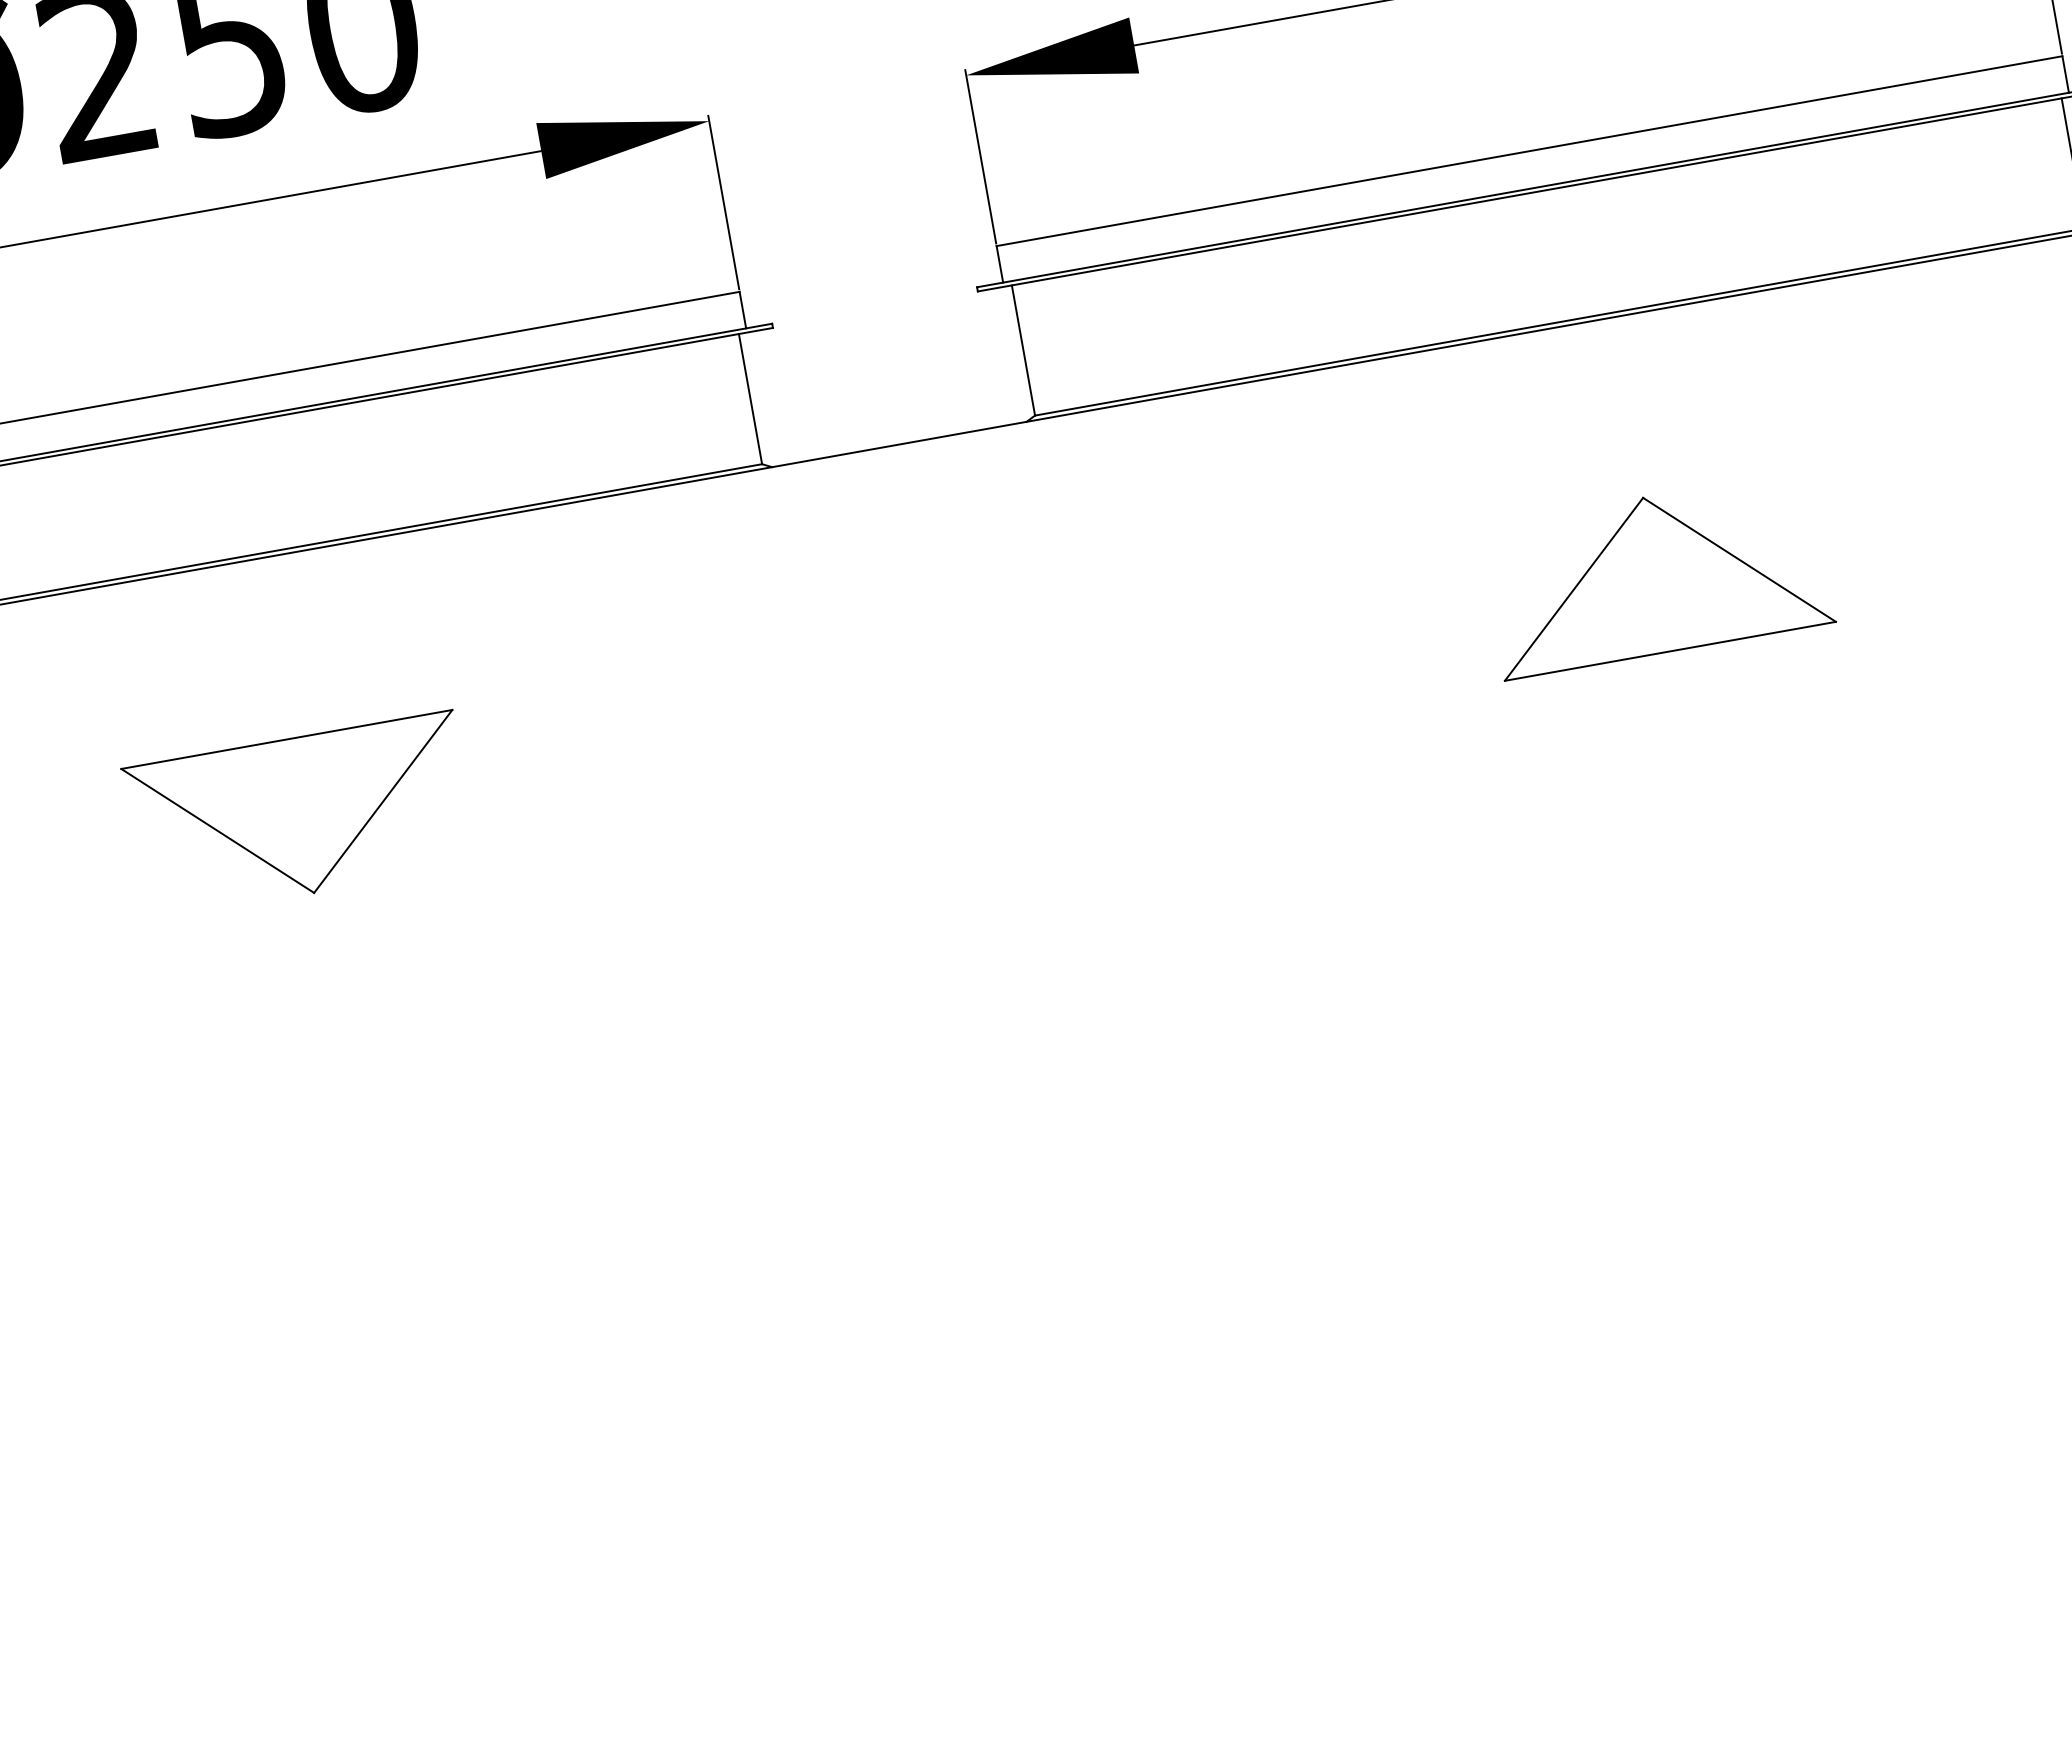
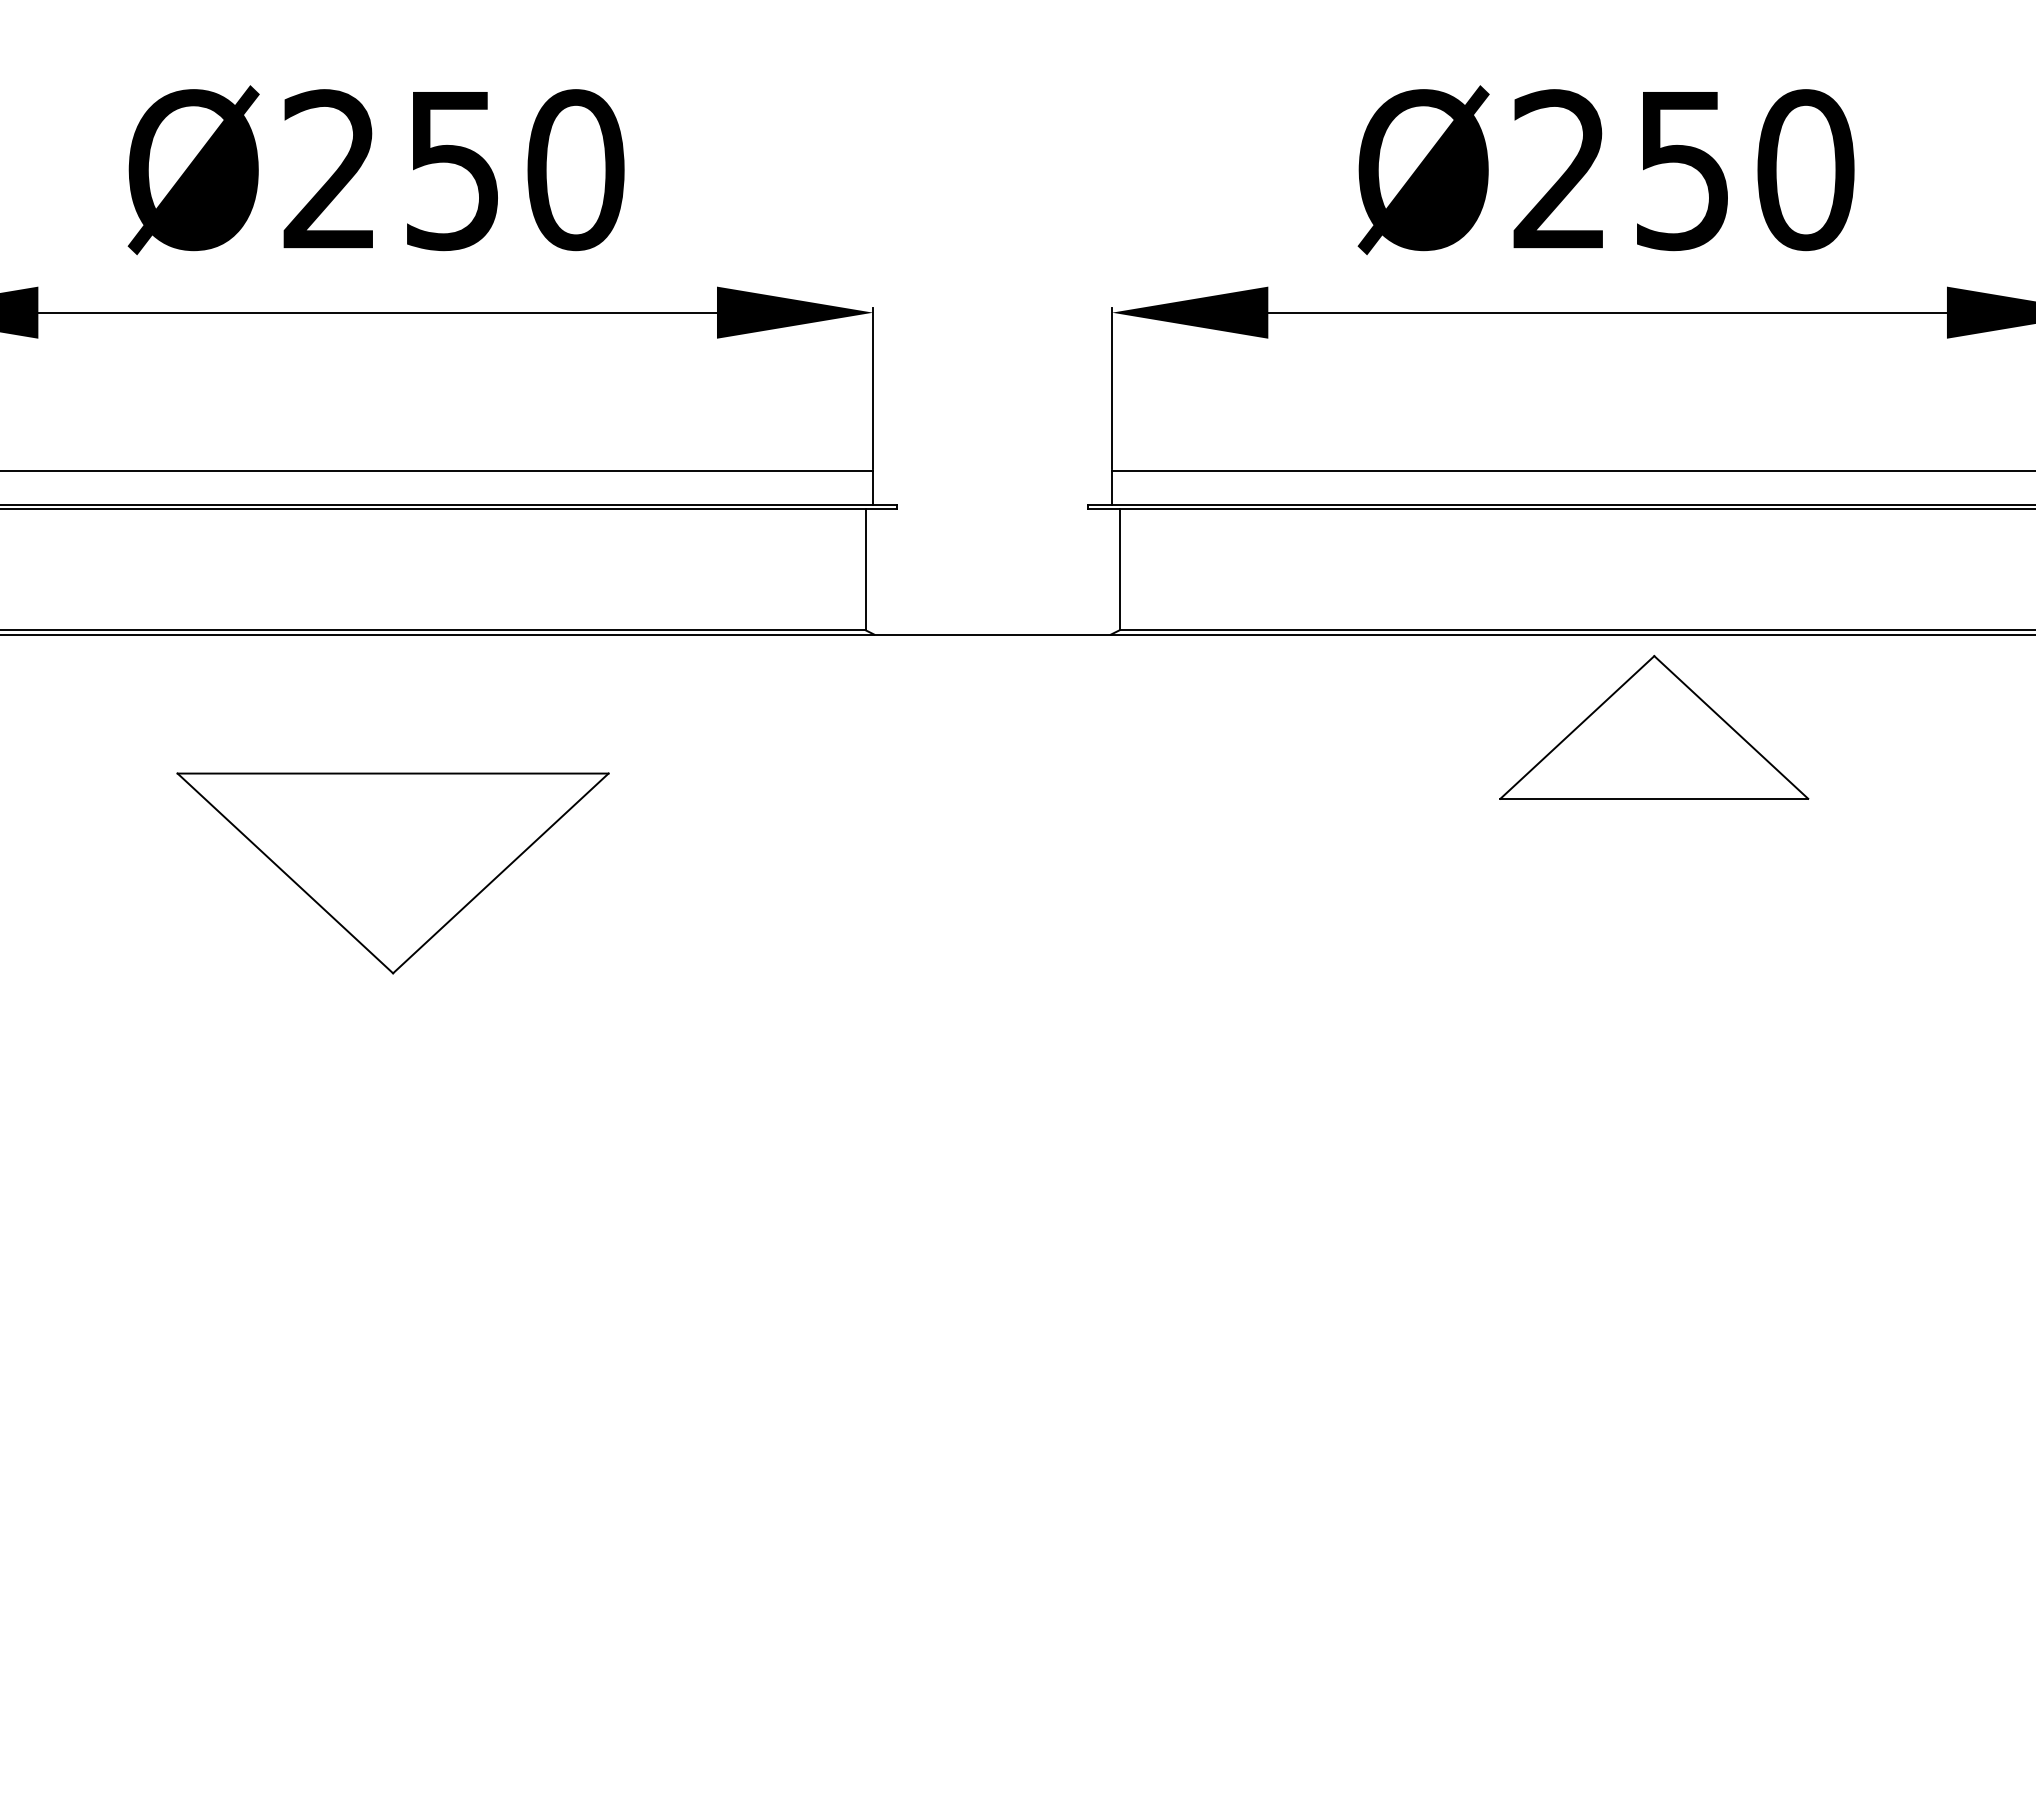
part: (1656, 574) -> (1654, 727), moved
part: (300, 816) -> (393, 873), size x1.4

